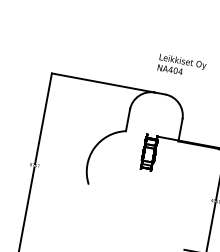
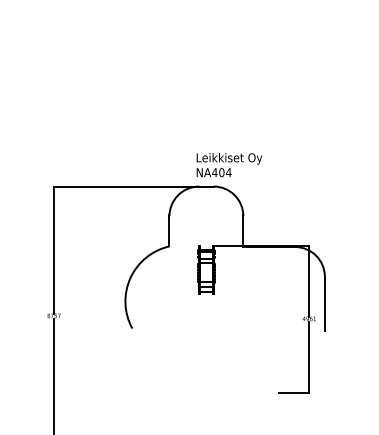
text: (182, 66) -> (229, 165), moved

